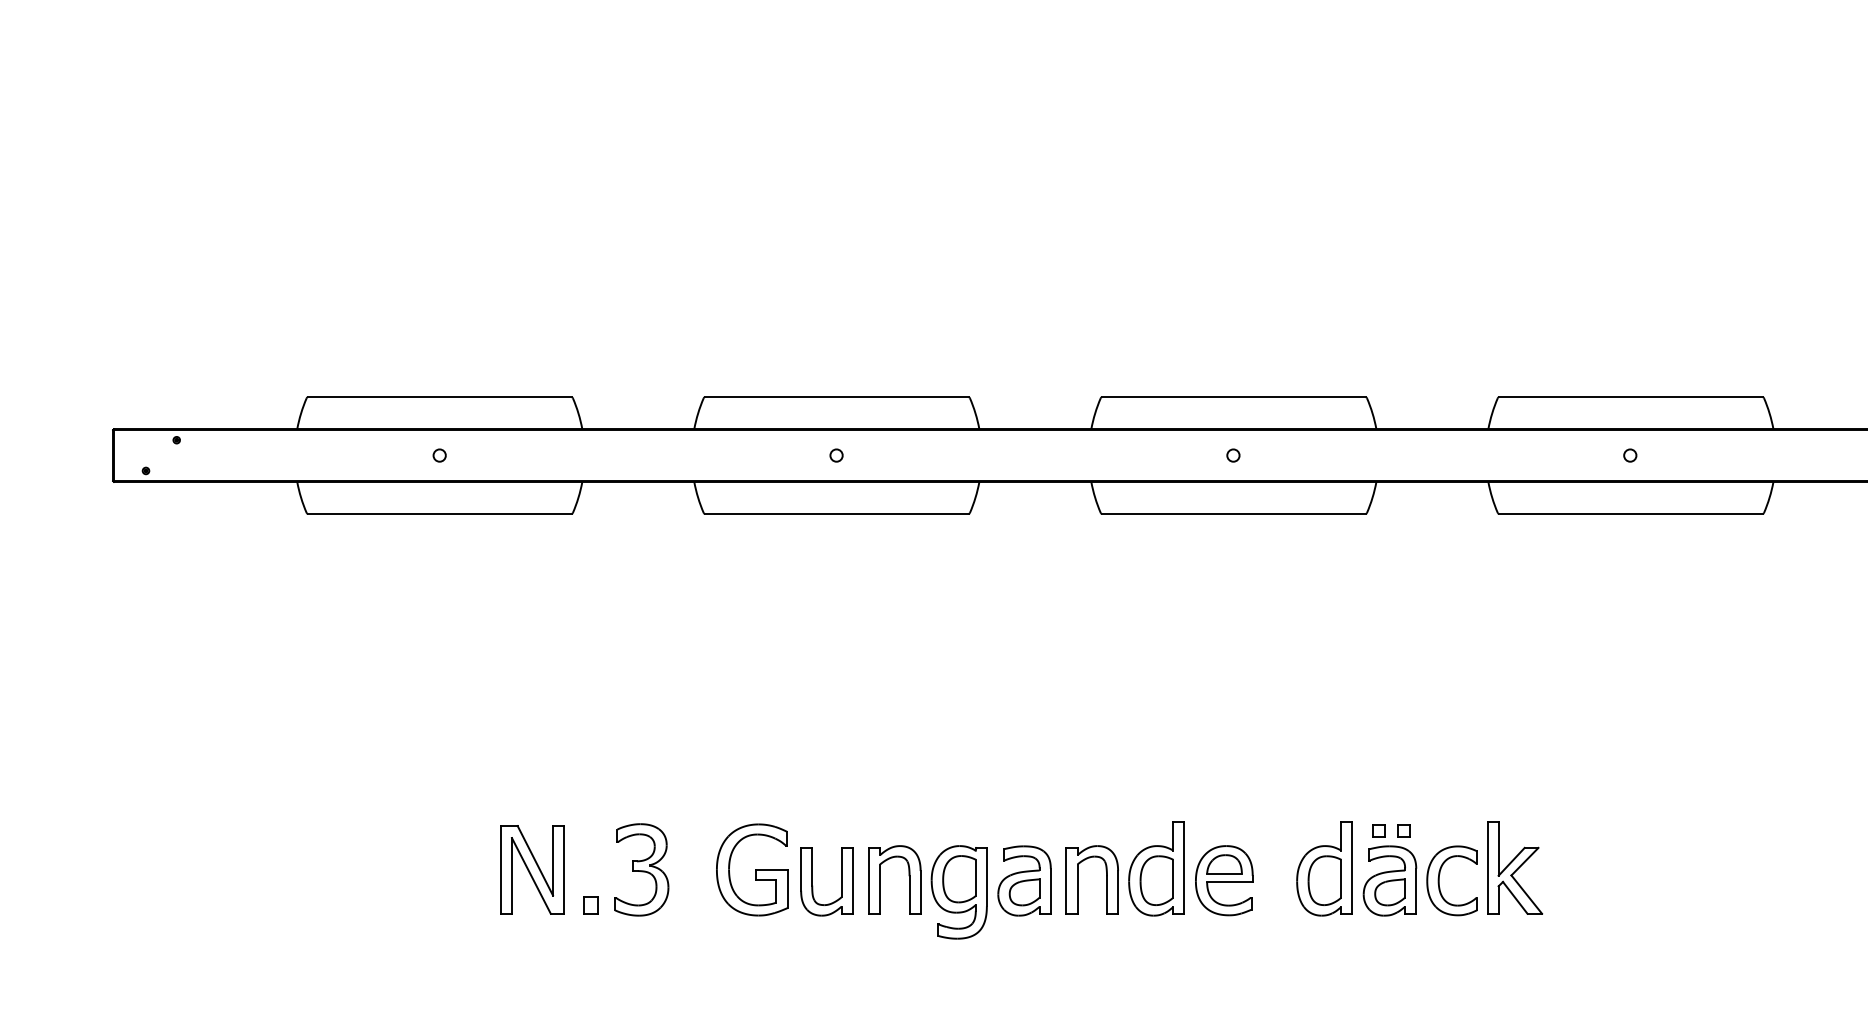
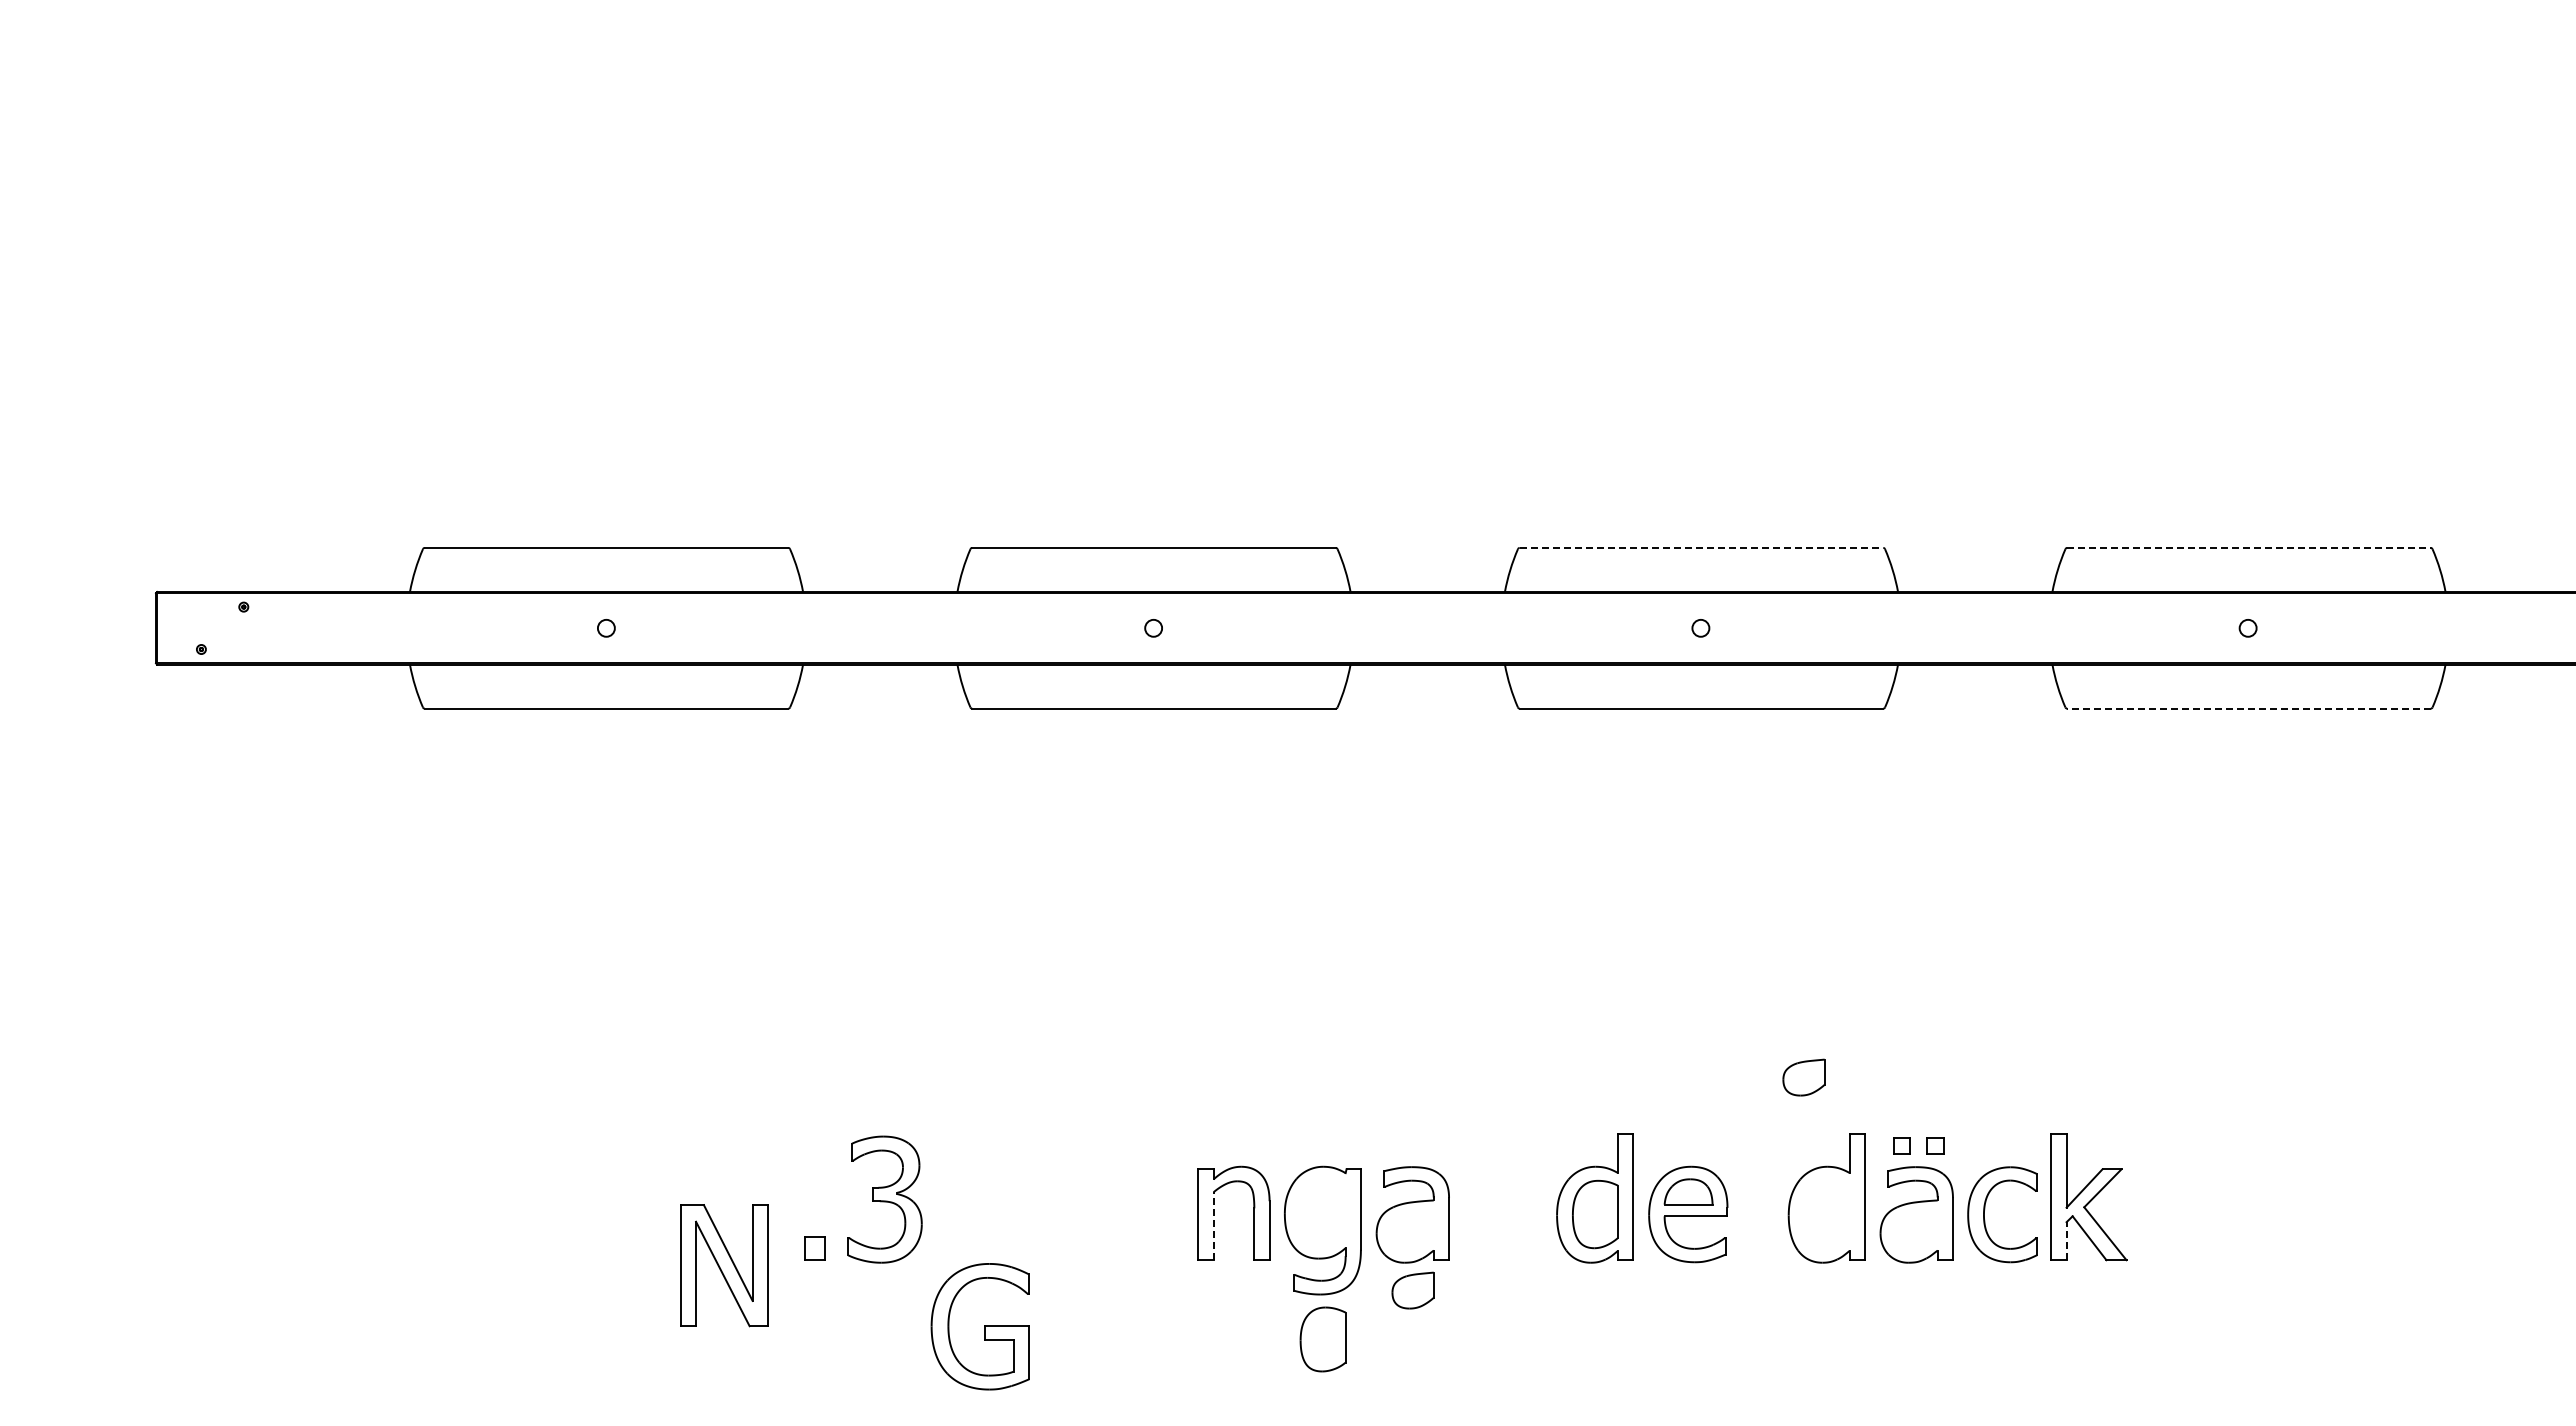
line: (1233, 396) -> (1701, 547), solid -> dashed
line: (1631, 396) -> (2249, 547), solid -> dashed
line: (1631, 513) -> (2249, 708), solid -> dashed
part: (532, 869) -> (724, 1265), moved
part: (751, 869) -> (979, 1326), moved
part: (1106, 876) -> (1525, 1208), removed
part: (959, 879) -> (1322, 1339), moved
part: (1324, 880) -> (1826, 1214), removed
part: (812, 881) -> (1120, 1215), removed
line: (879, 889) -> (1213, 1226), solid -> dashed
part: (1024, 892) -> (1412, 1290), moved
part: (1389, 892) -> (1803, 1077), moved
line: (1498, 899) -> (2066, 1240), solid -> dashed

